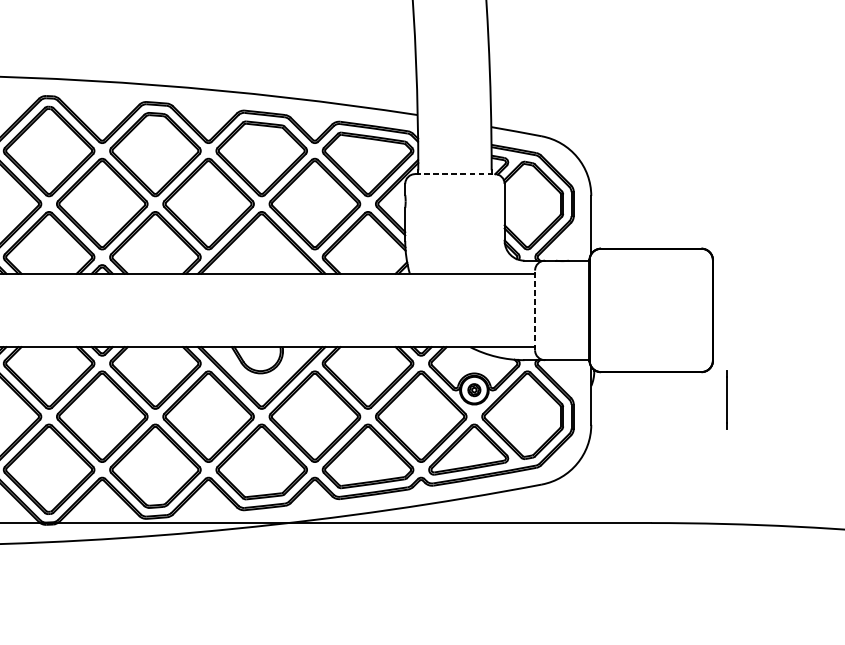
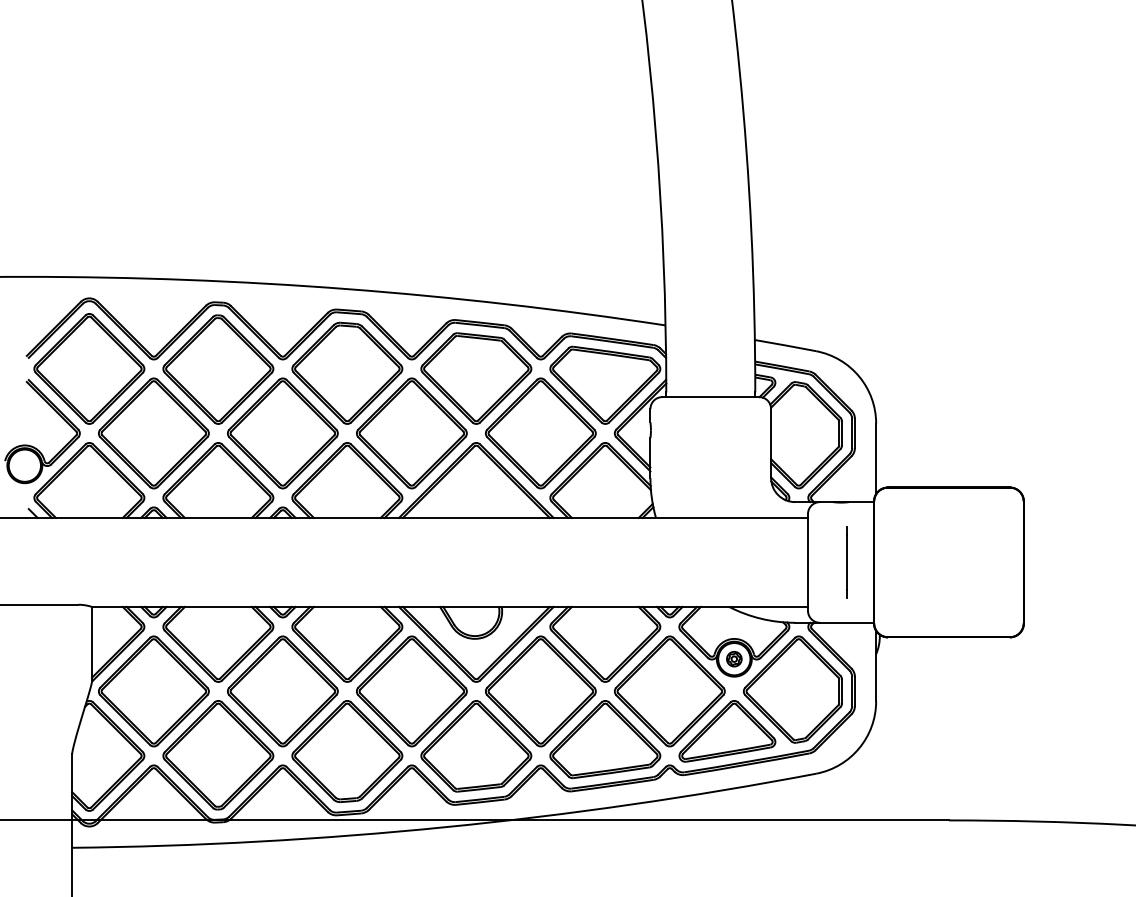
line: (455, 174) -> (711, 397), dashed -> solid
line: (534, 309) -> (807, 561), dashed -> solid
line: (726, 400) -> (846, 562), moved

